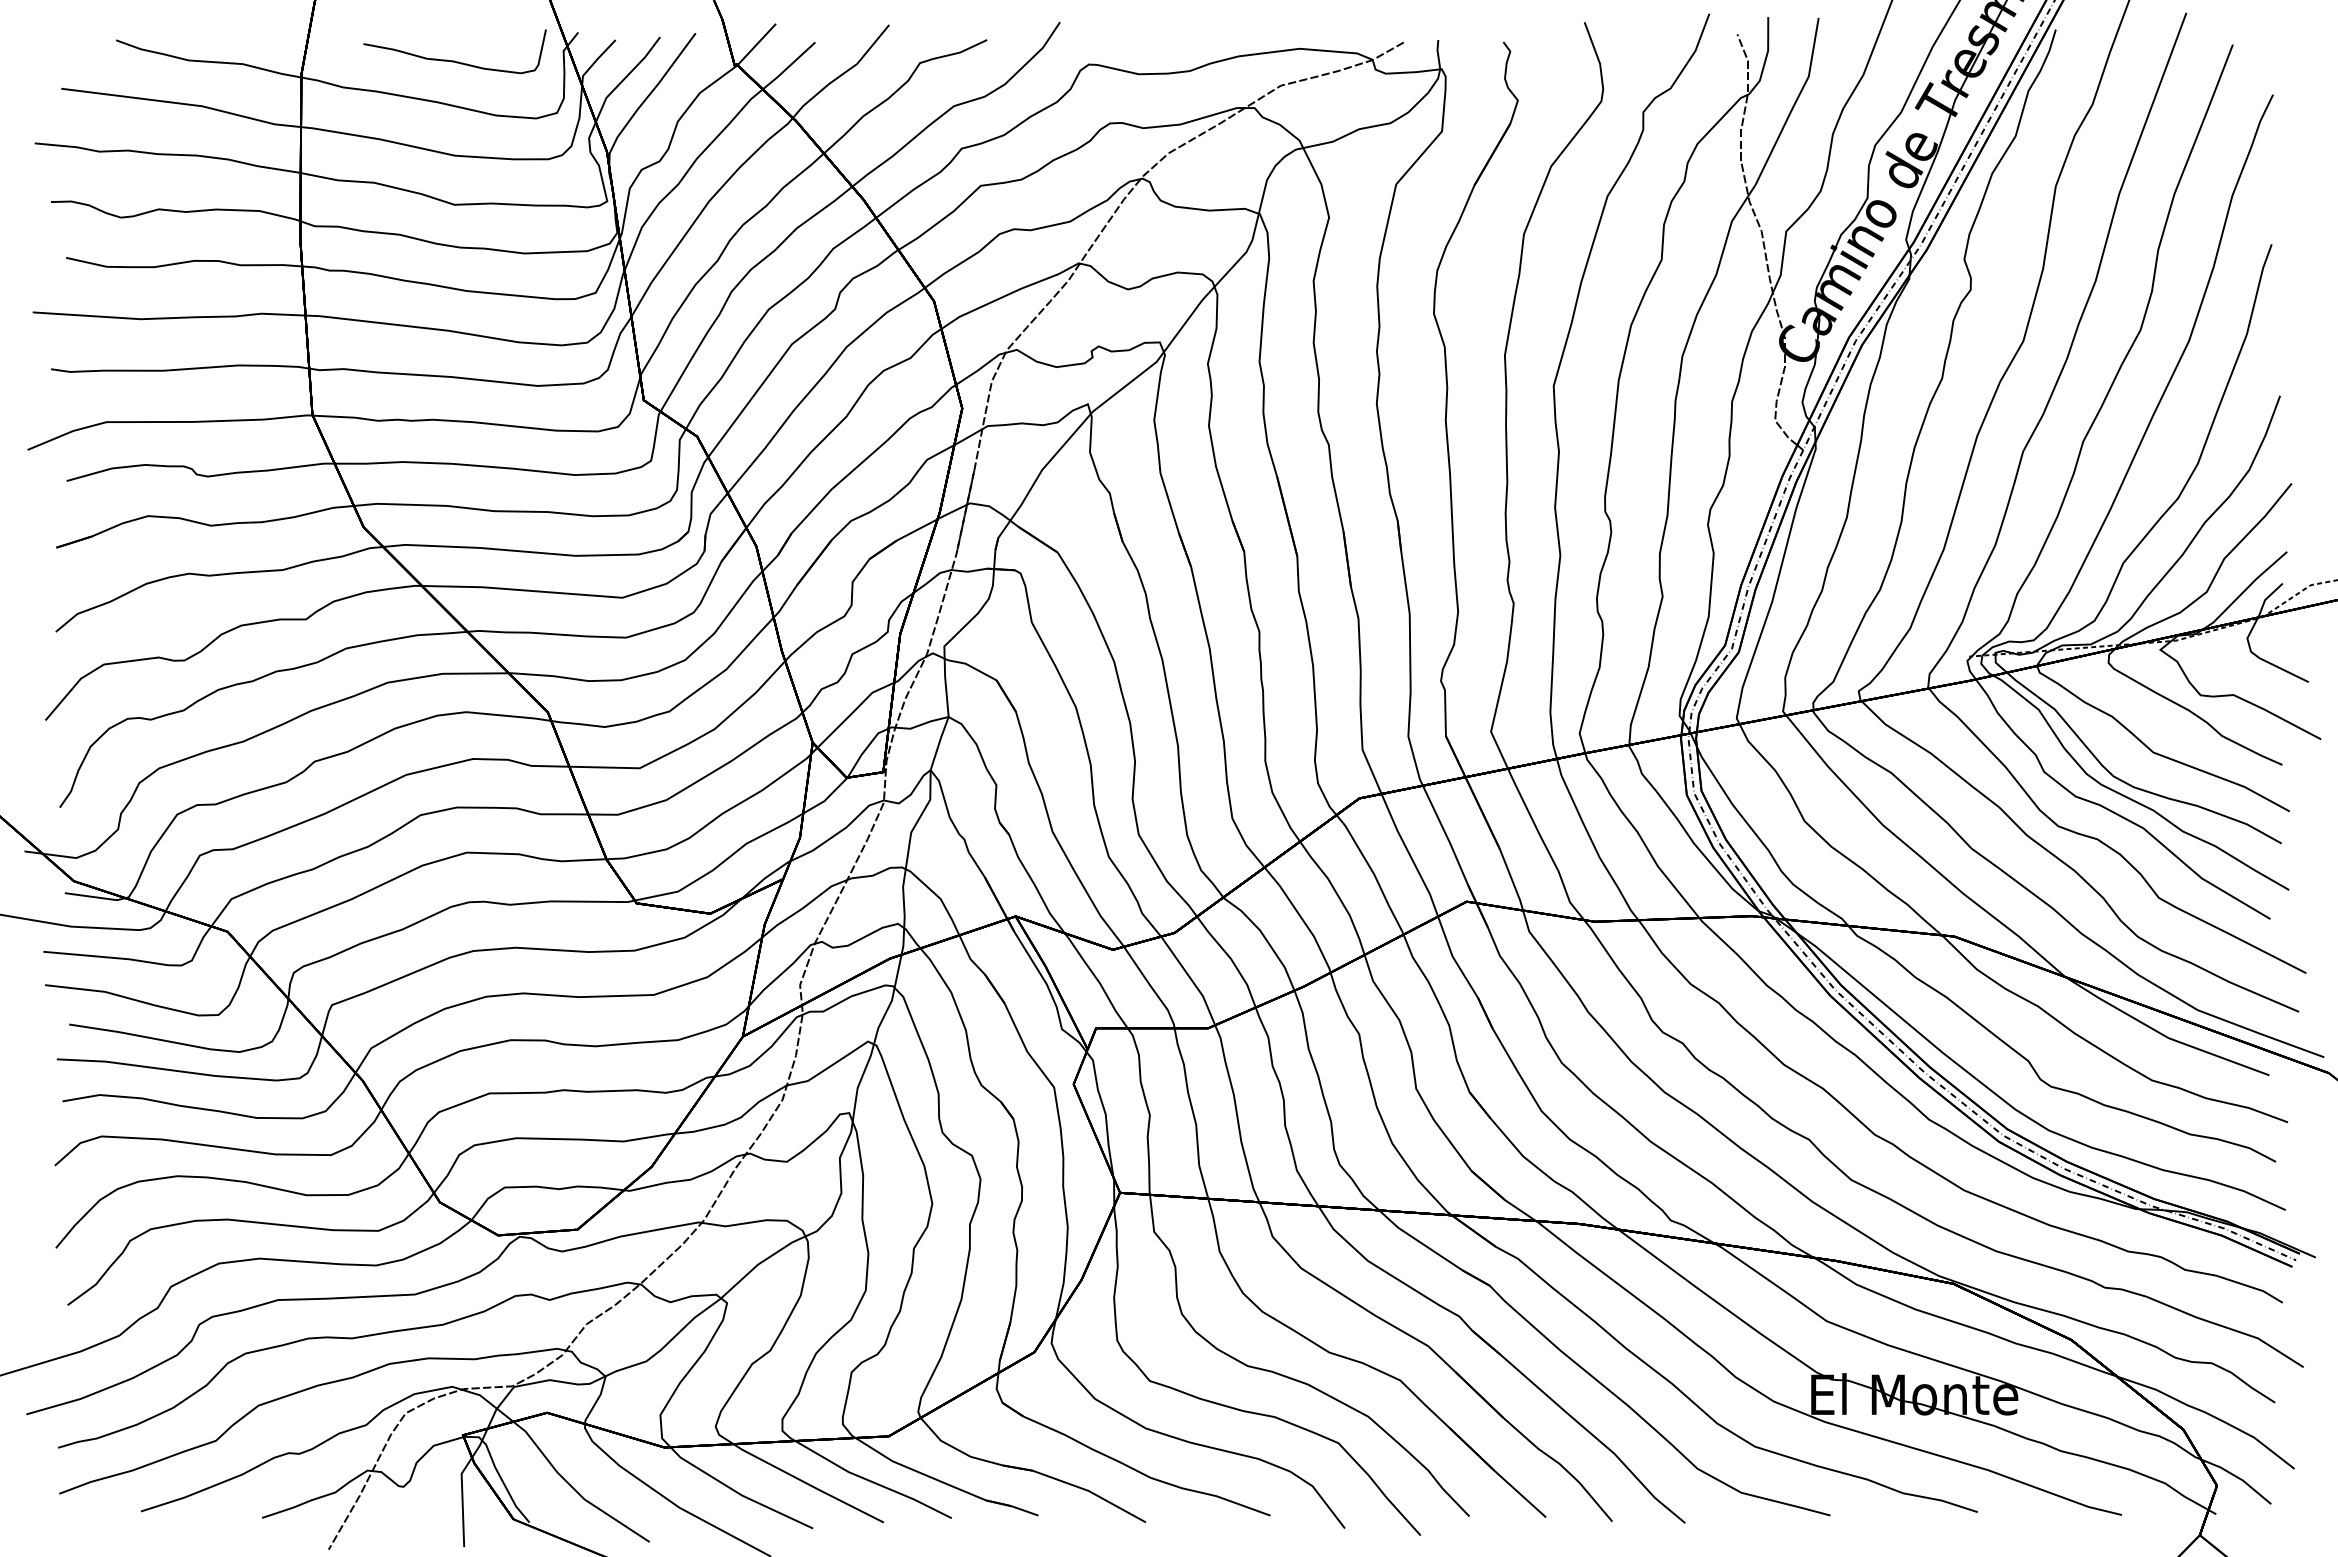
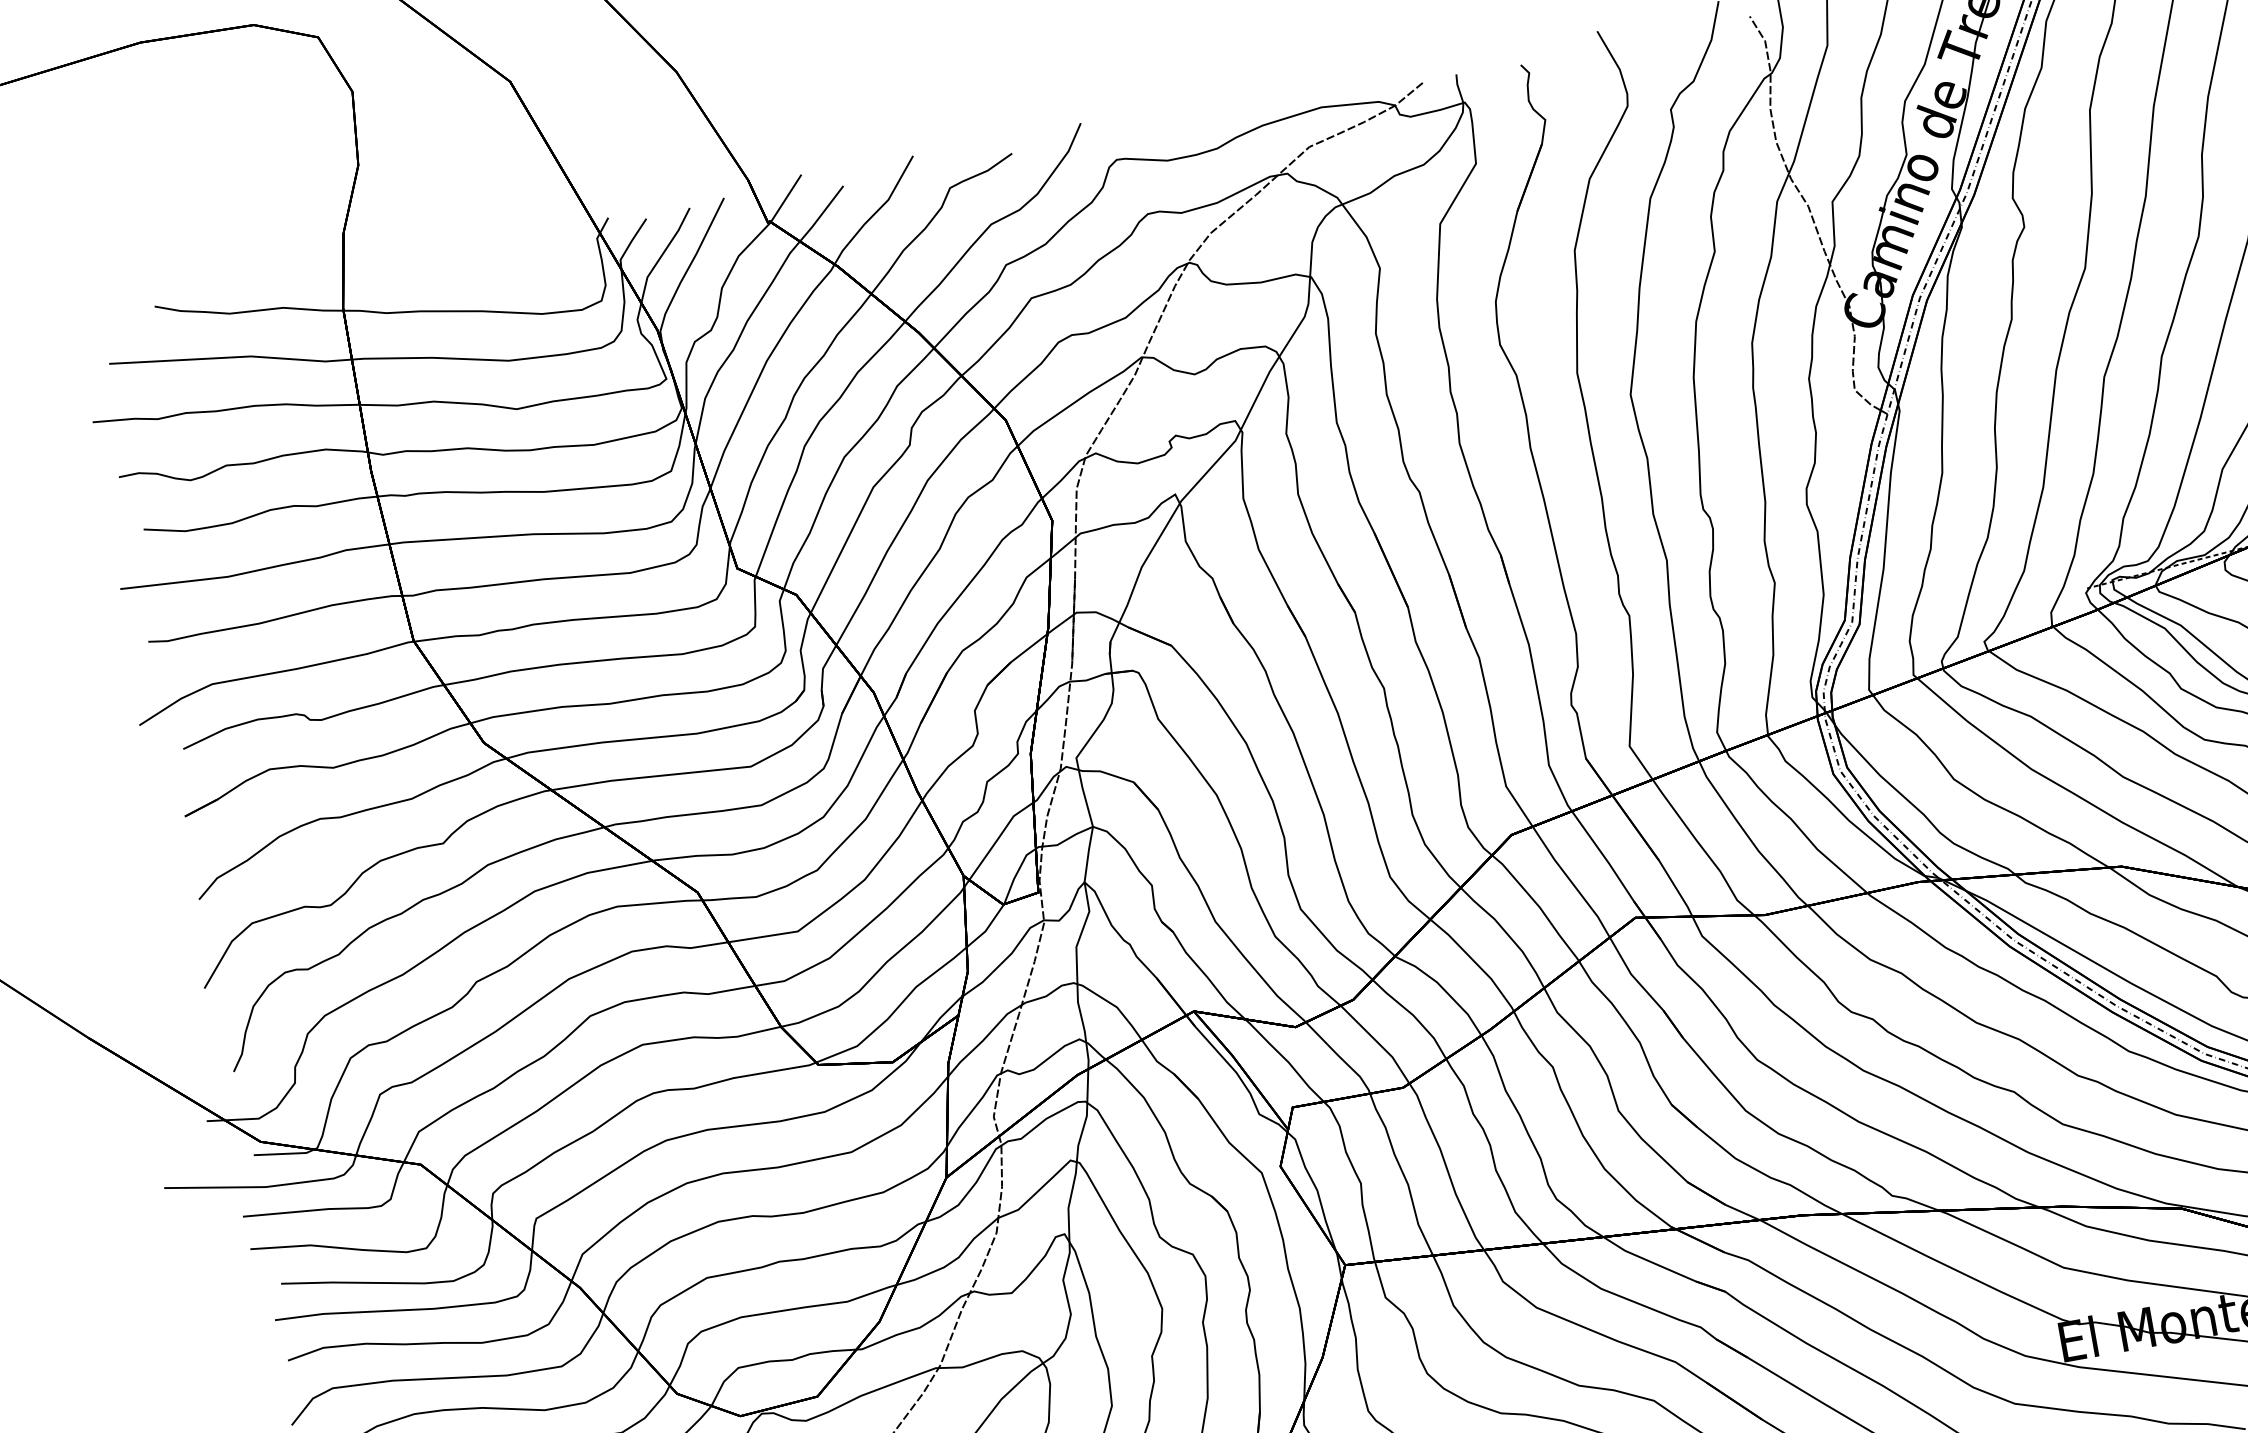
curve: (454, 60) -> (491, 267), removed

